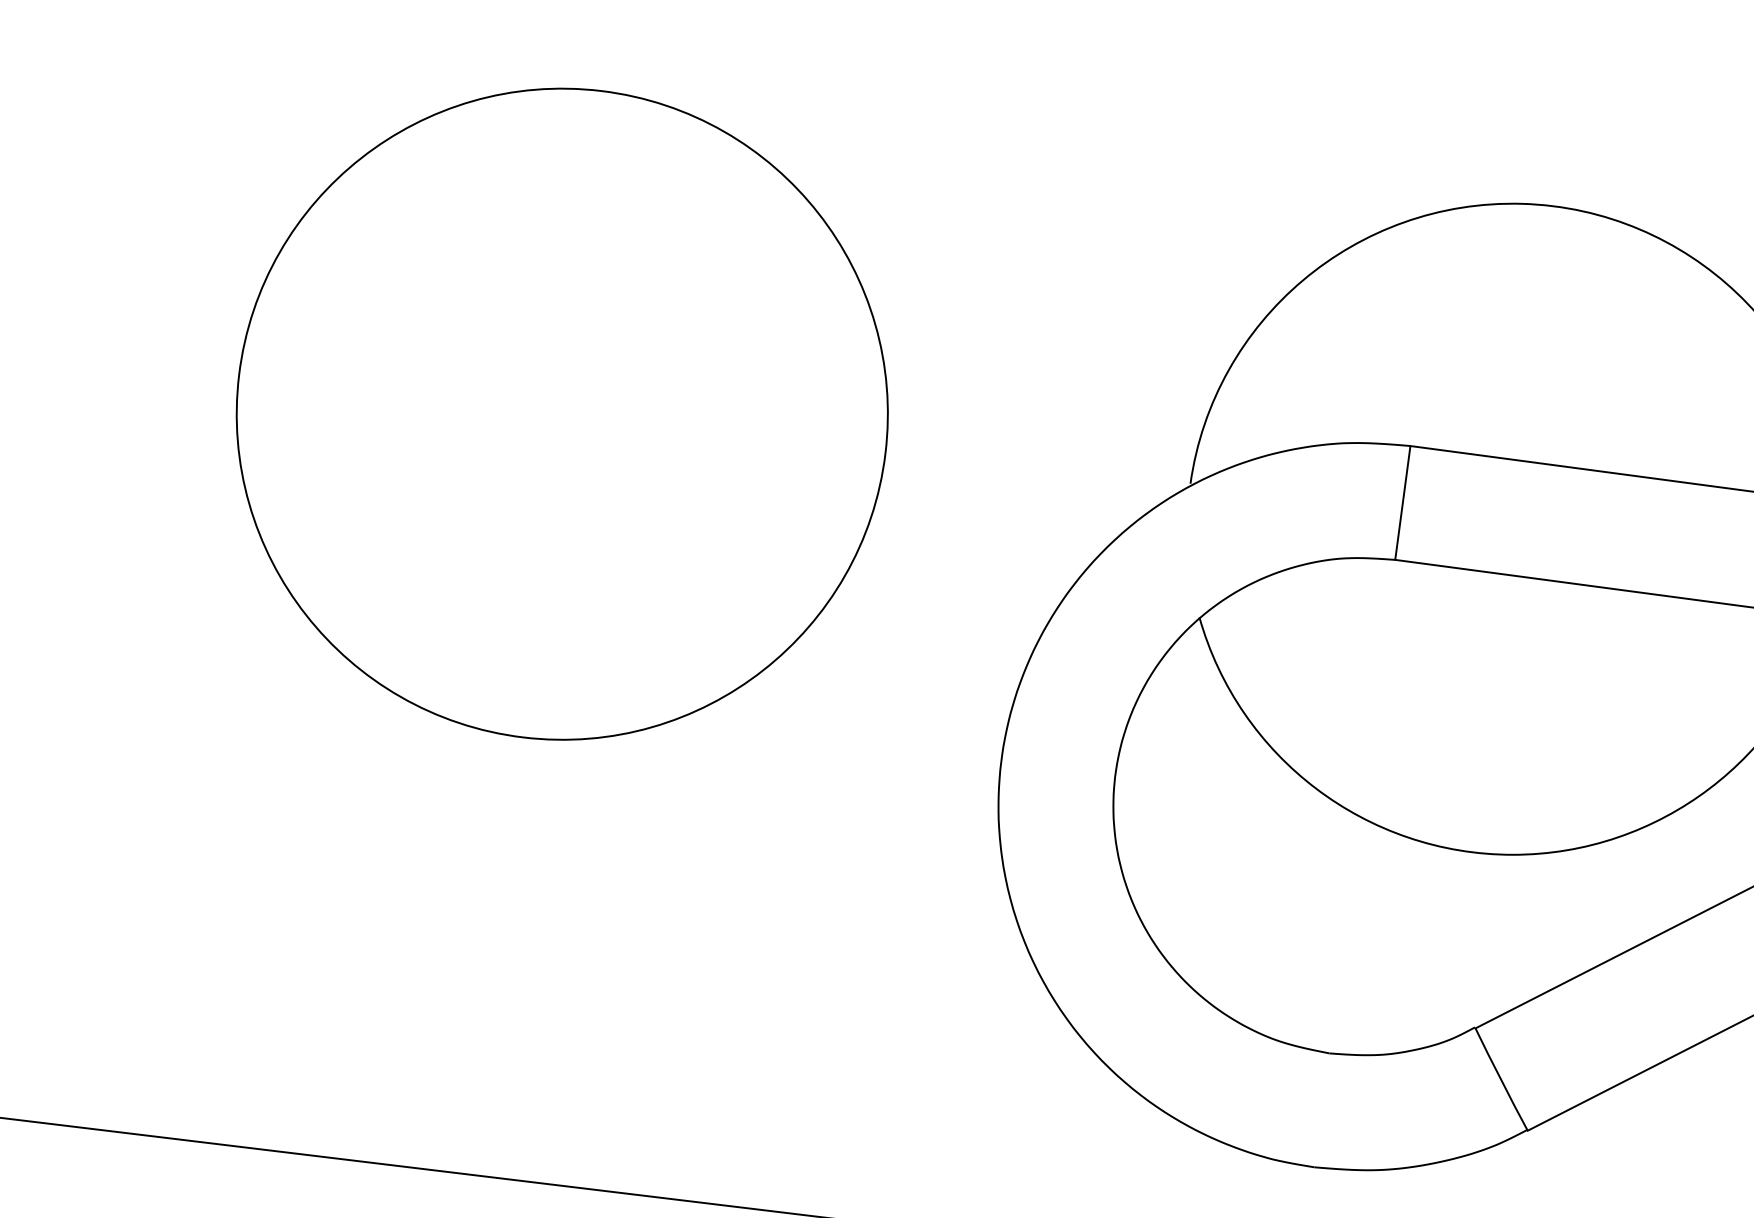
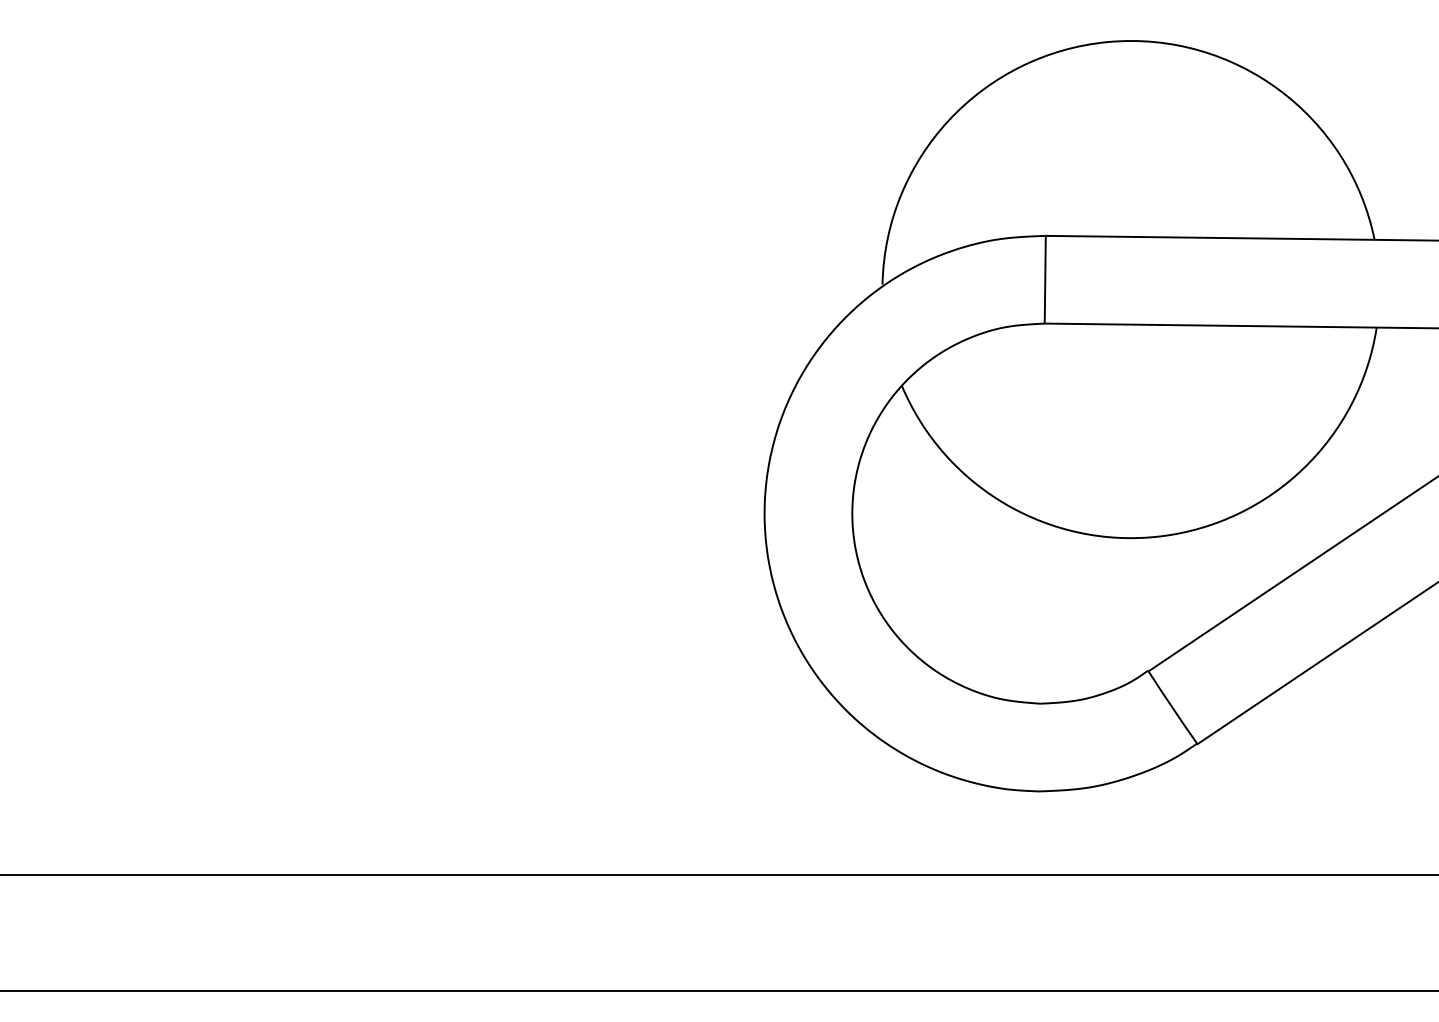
circle: (561, 414) -> (399, 289), removed

